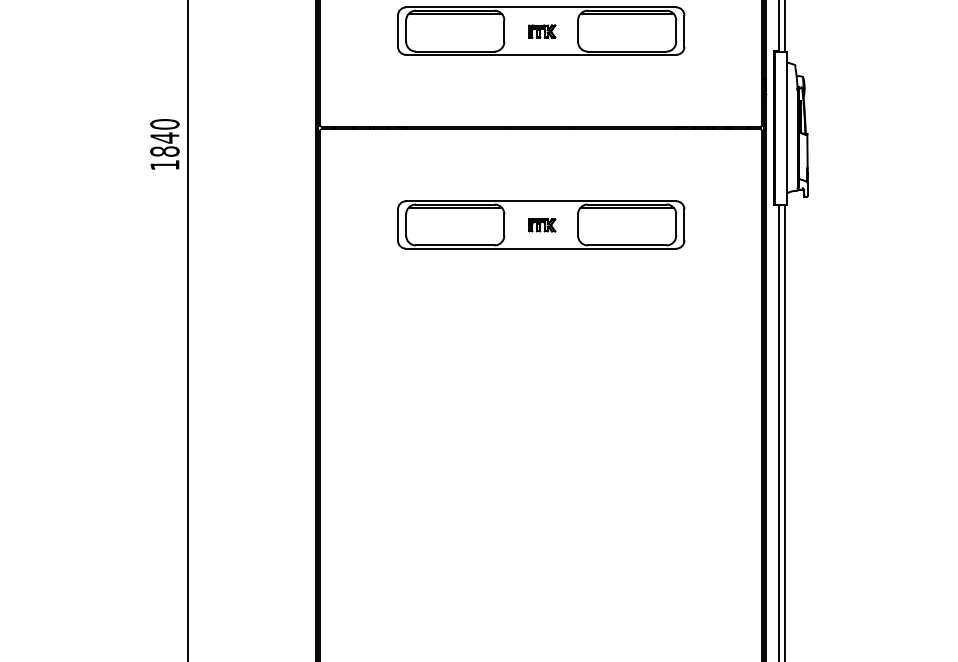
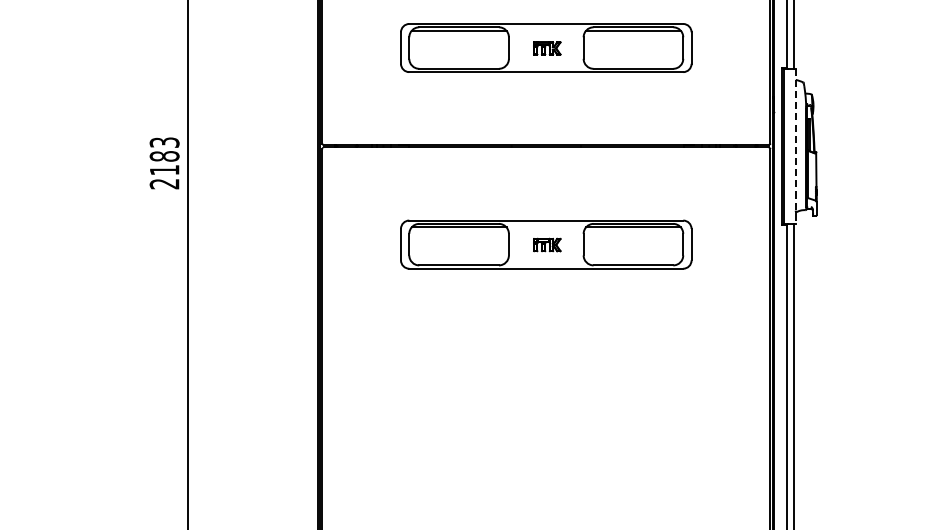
line: (787, 128) -> (796, 146), solid -> dashed
text: (164, 144) -> (164, 163), 1840 -> 2183

